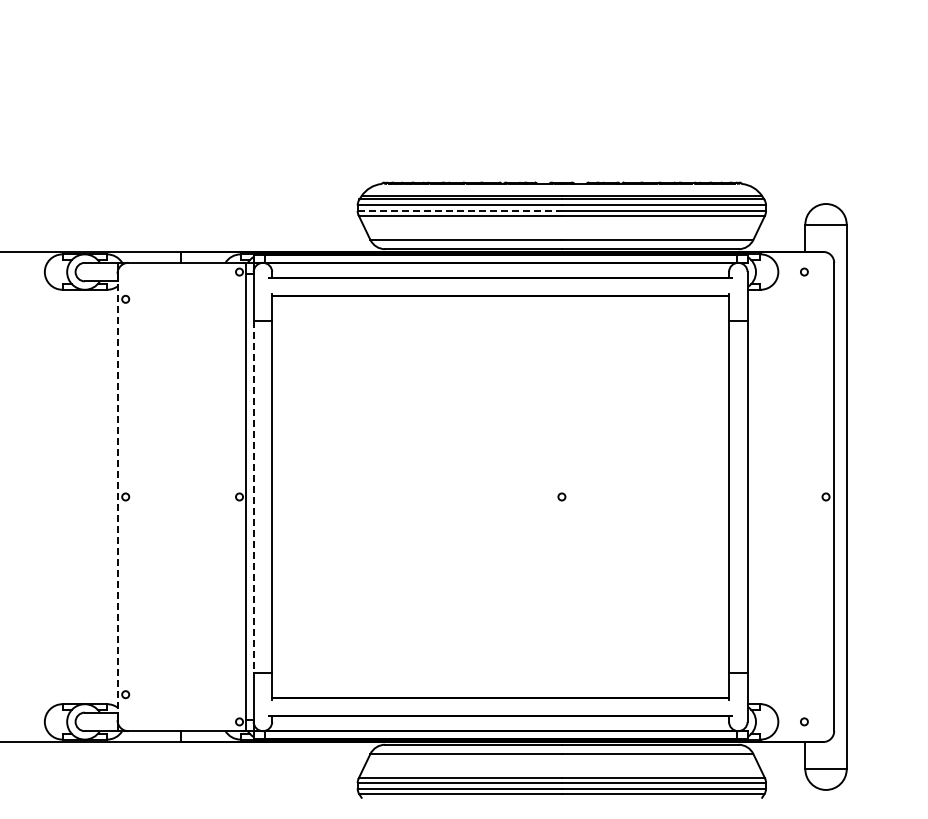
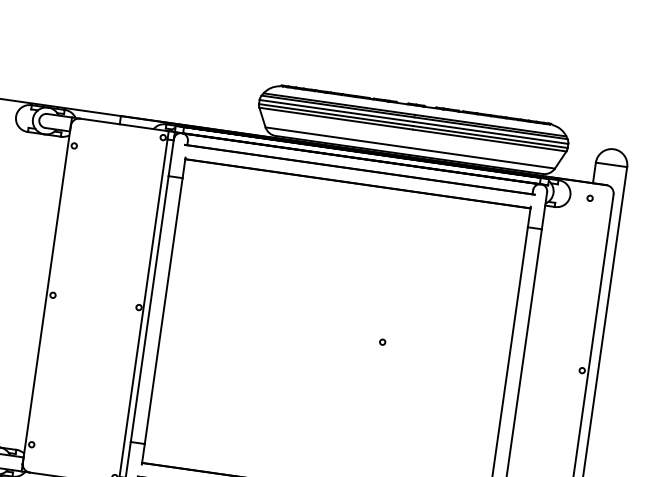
line: (460, 210) -> (336, 114), dashed -> solid
line: (117, 496) -> (46, 294), dashed -> solid
line: (253, 497) -> (149, 309), dashed -> solid

